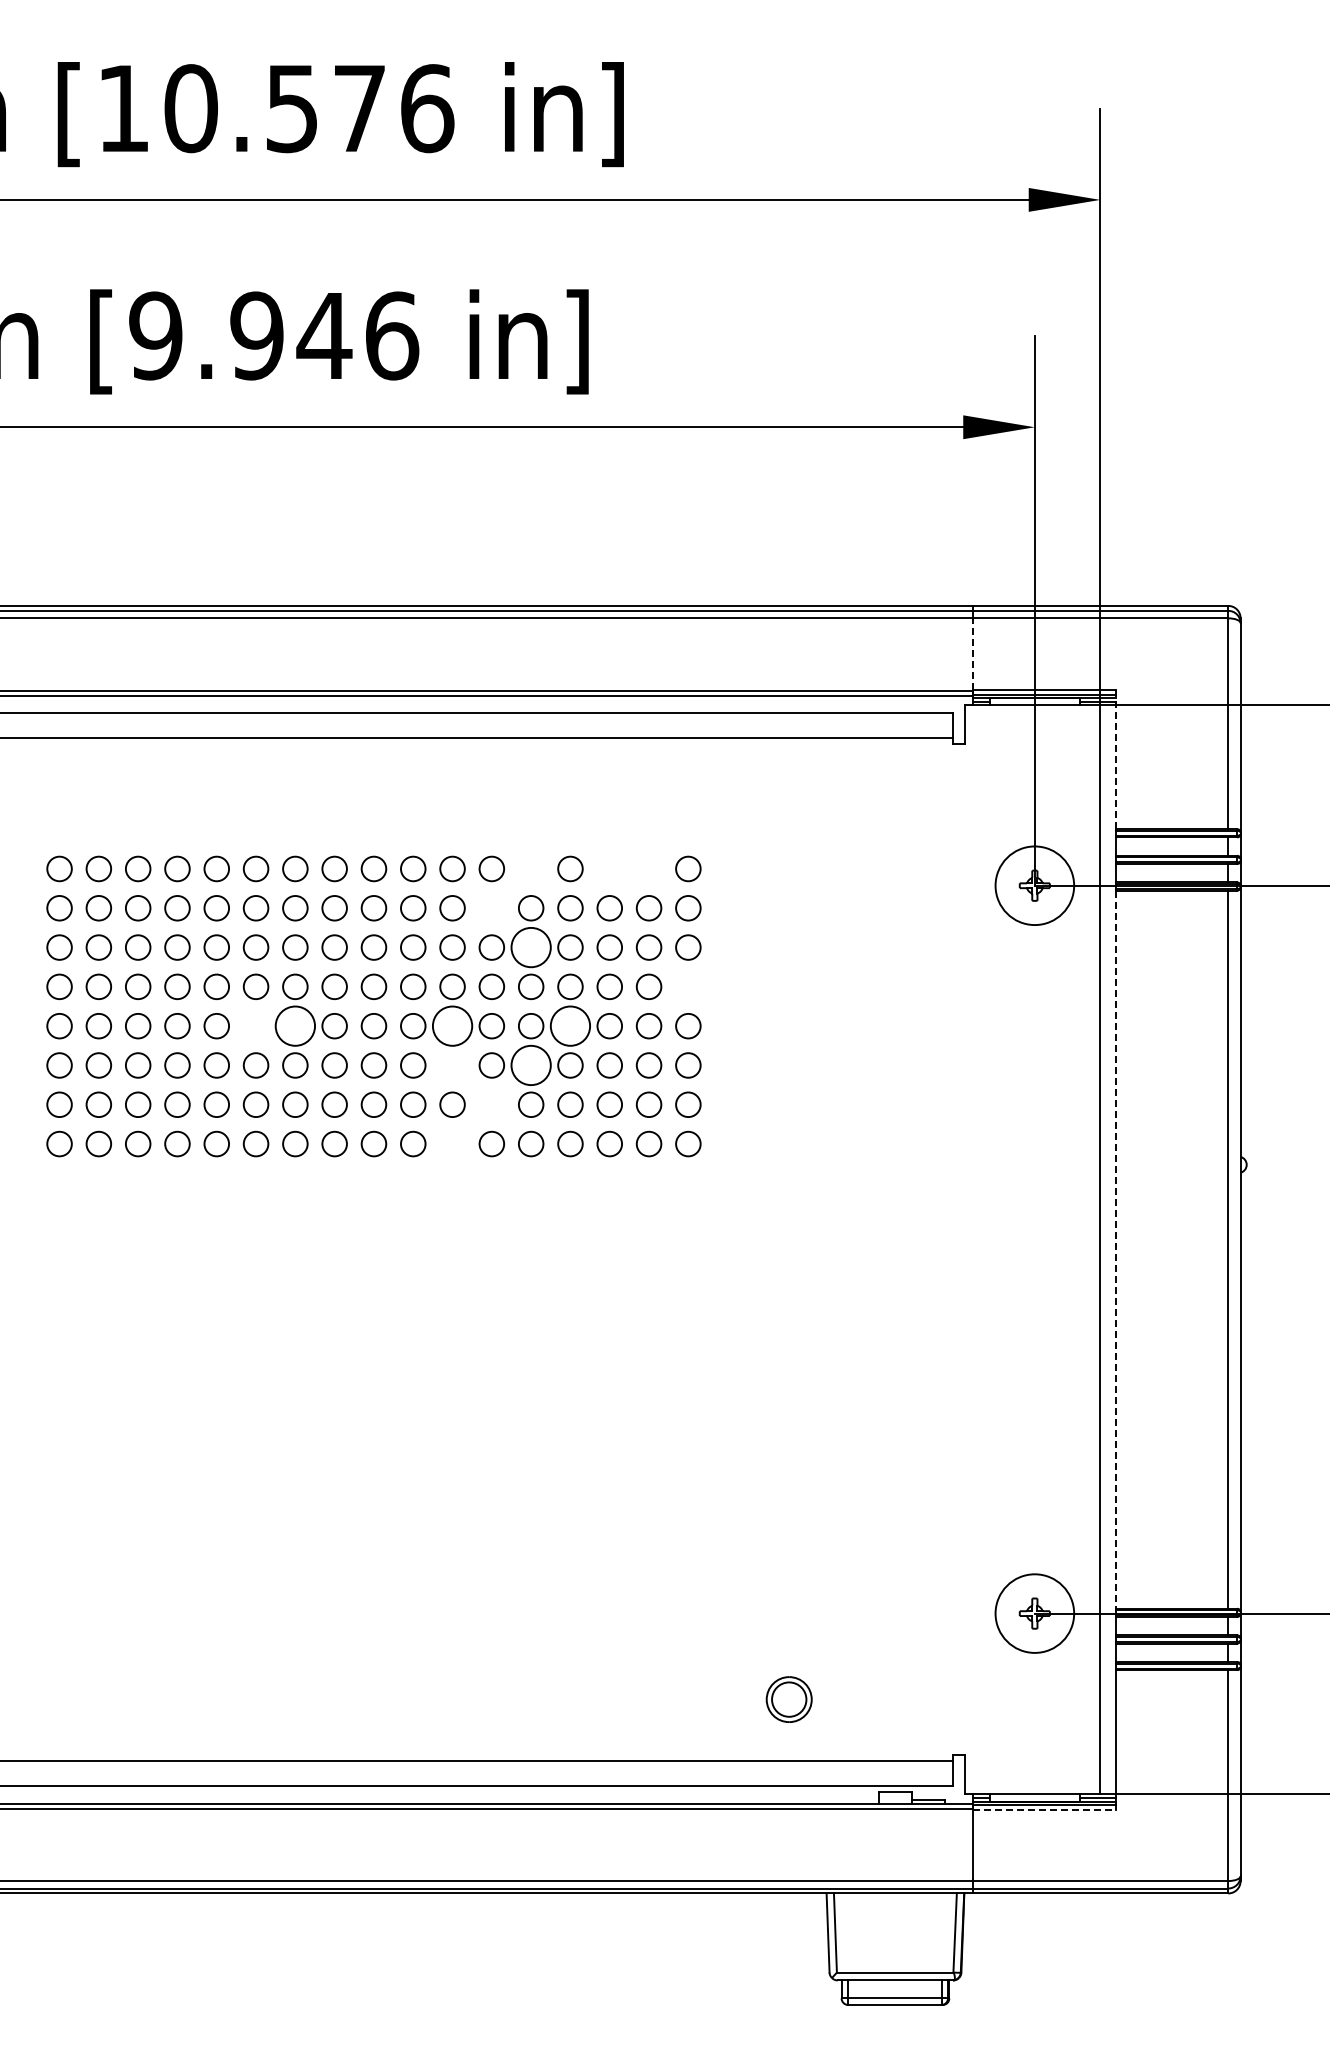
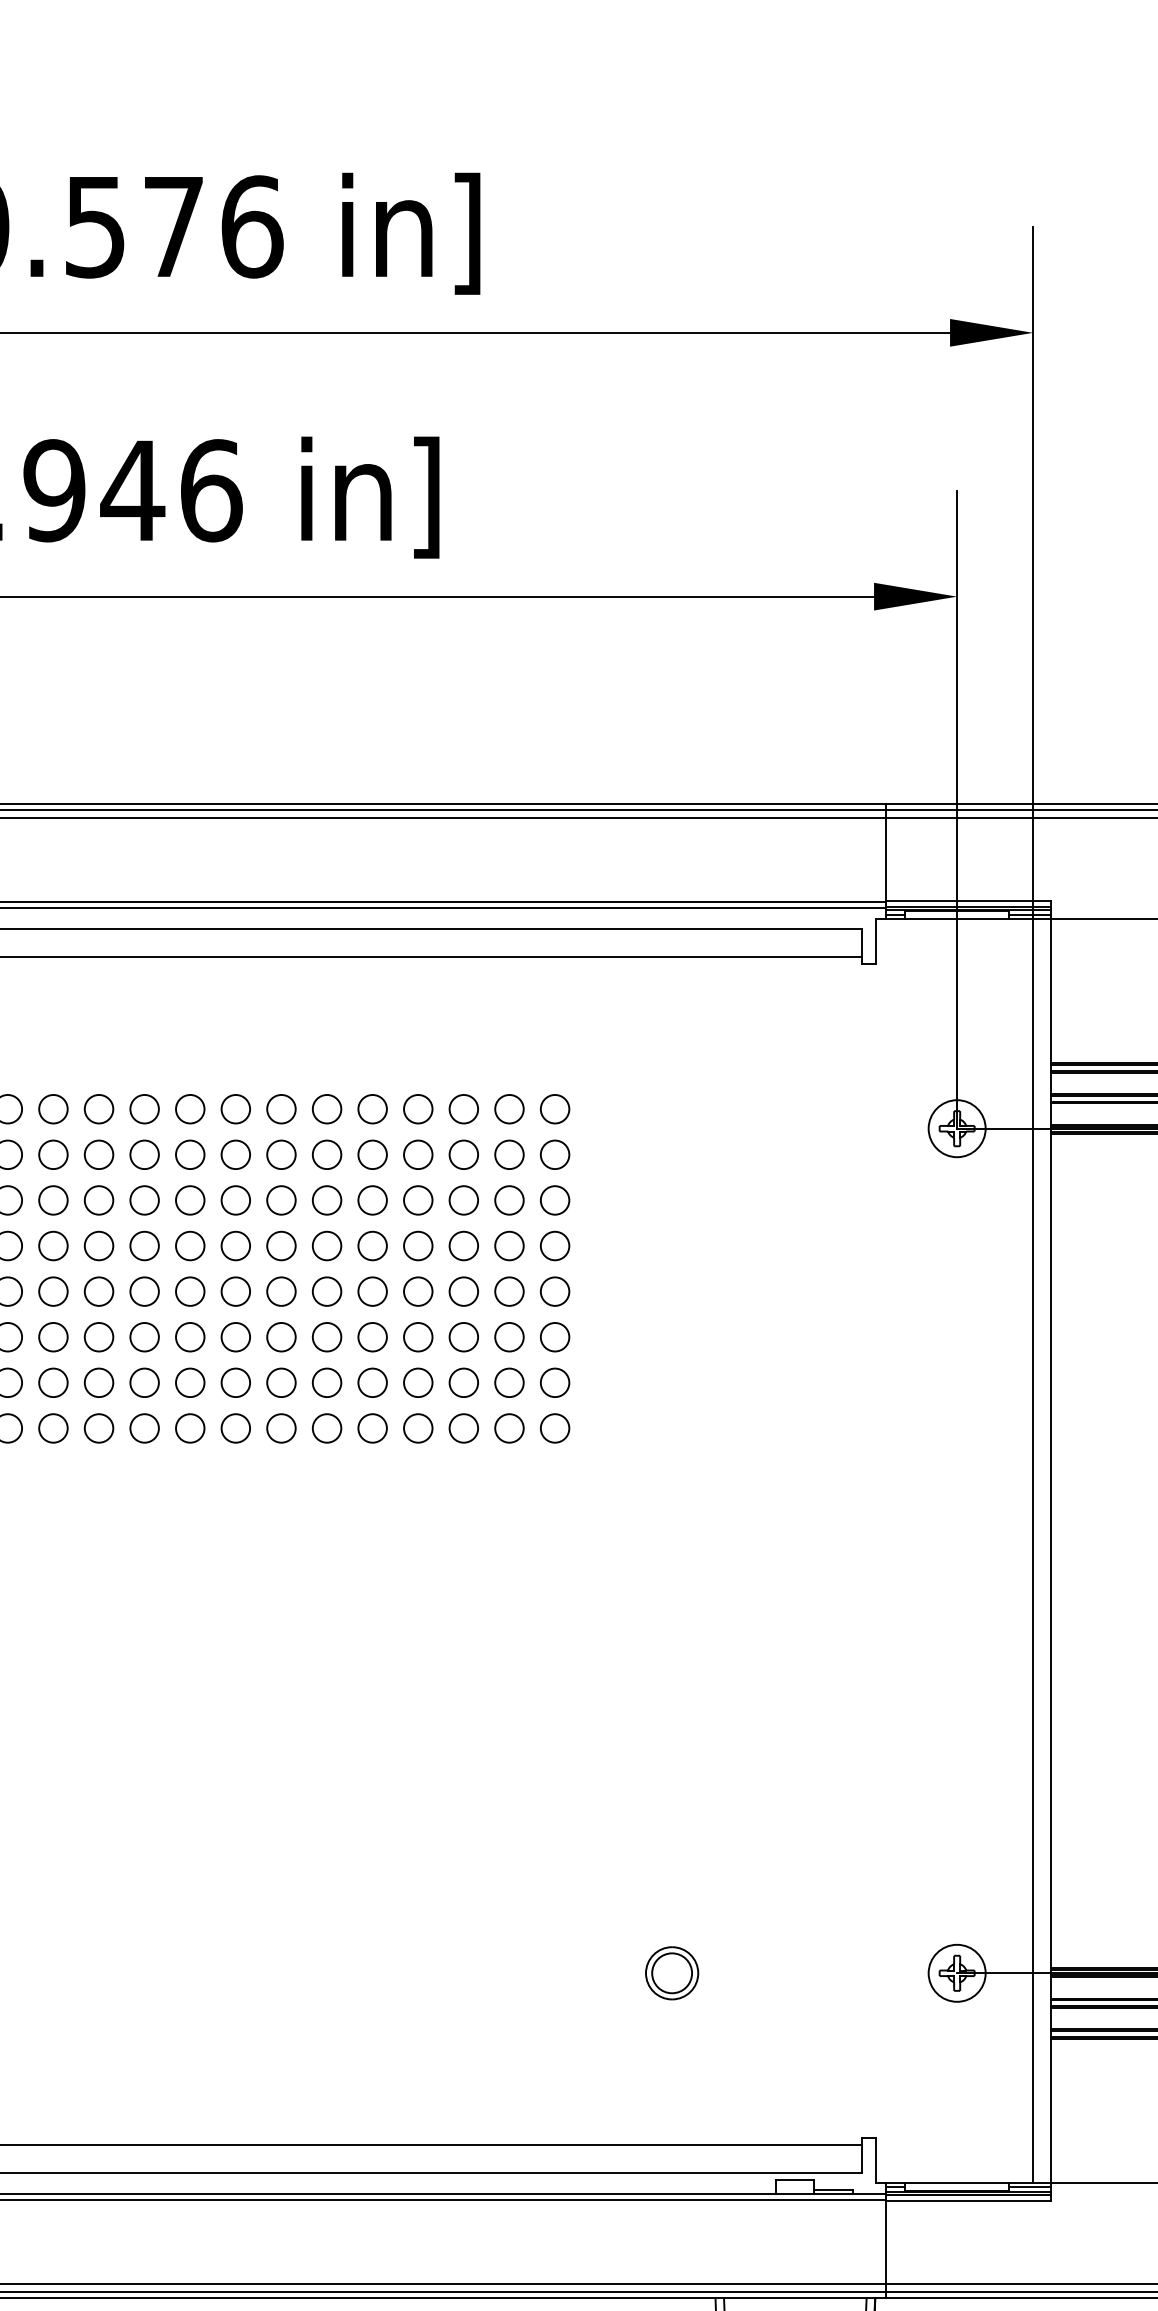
line: (973, 653) -> (885, 859), dashed -> solid
line: (1115, 759) -> (1050, 982), dashed -> solid
circle: (531, 868) -> (373, 1108), added
circle: (609, 868) -> (463, 1108), added
circle: (648, 868) -> (508, 1108), added
circle: (1034, 885) -> (956, 1128), size x0.62
circle: (491, 908) -> (326, 1155), added
circle: (530, 947) -> (371, 1200), size x0.62
circle: (688, 986) -> (555, 1245), added
circle: (295, 1025) -> (99, 1290), size x0.62
circle: (452, 1025) -> (281, 1290), size x0.62
circle: (570, 1025) -> (418, 1290), size x0.62
circle: (255, 1026) -> (52, 1292), added
circle: (452, 1065) -> (281, 1337), added
circle: (530, 1065) -> (371, 1337), size x0.62
circle: (491, 1104) -> (326, 1382), added
circle: (452, 1143) -> (281, 1427), added
line: (1115, 1250) -> (1050, 1551), dashed -> solid
circle: (1034, 1613) -> (956, 1973), size x0.62
part: (788, 1699) -> (671, 1973), moved
line: (1045, 1809) -> (969, 2200), dashed -> solid

